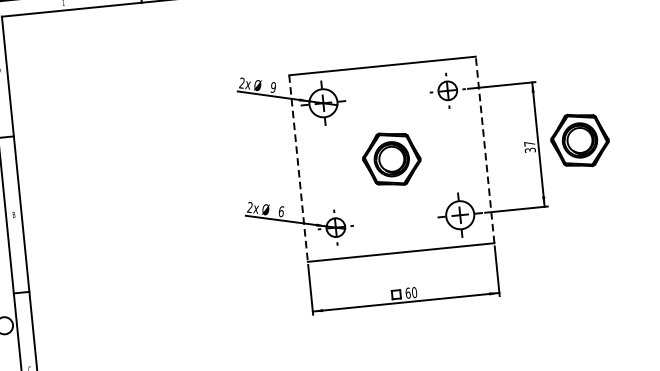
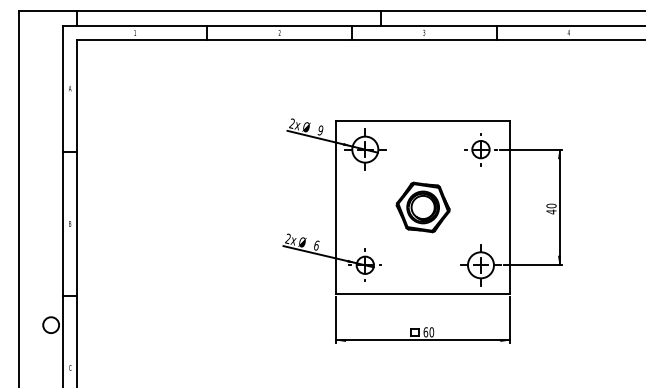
part: (579, 140) -> (597, 207), removed
text: (529, 146) -> (551, 208), 37 -> 40
line: (484, 150) -> (509, 207), dashed -> solid
line: (298, 168) -> (336, 207), dashed -> solid

